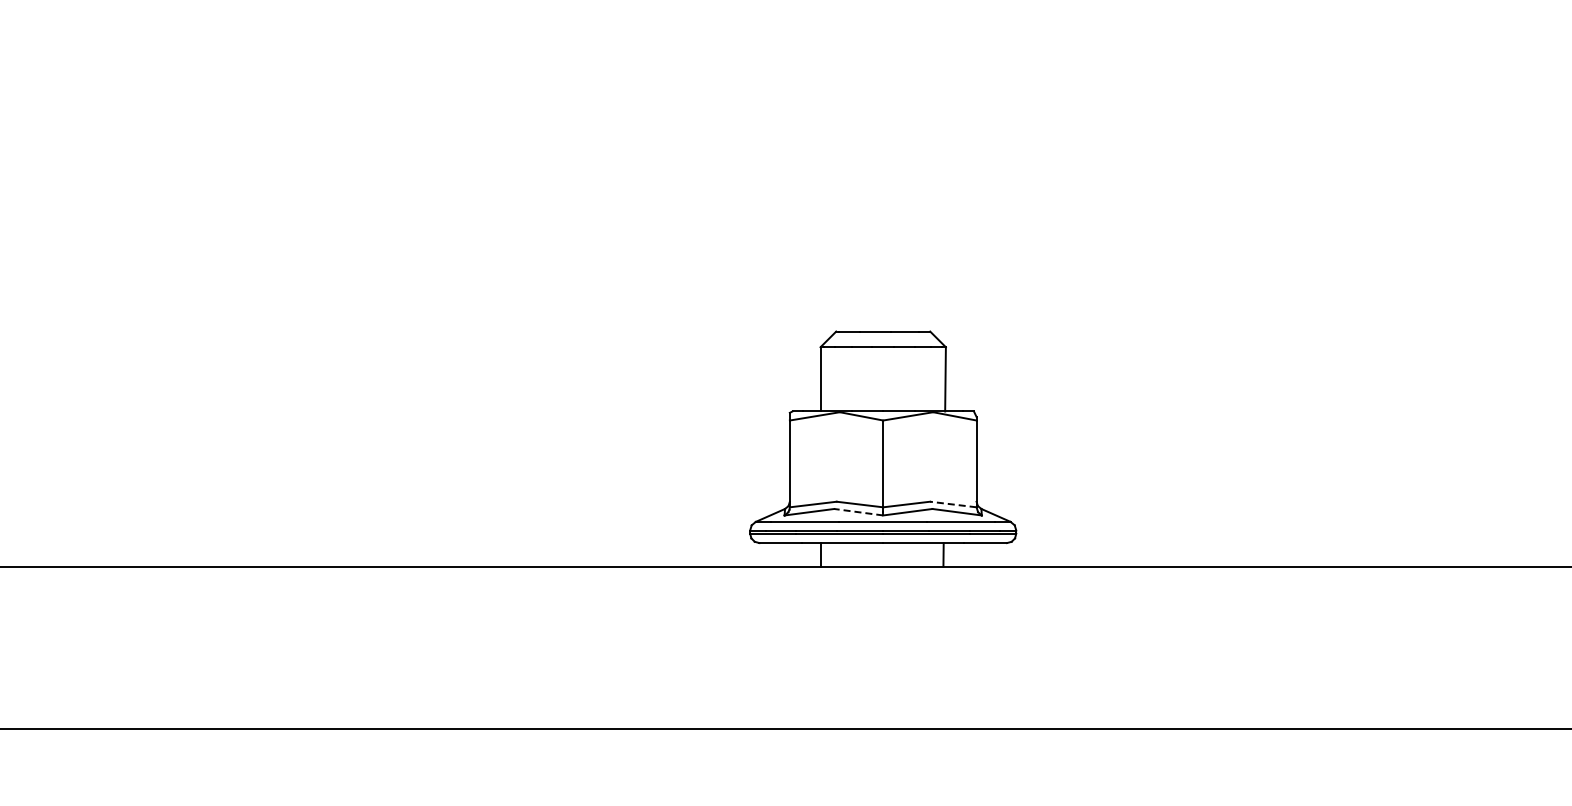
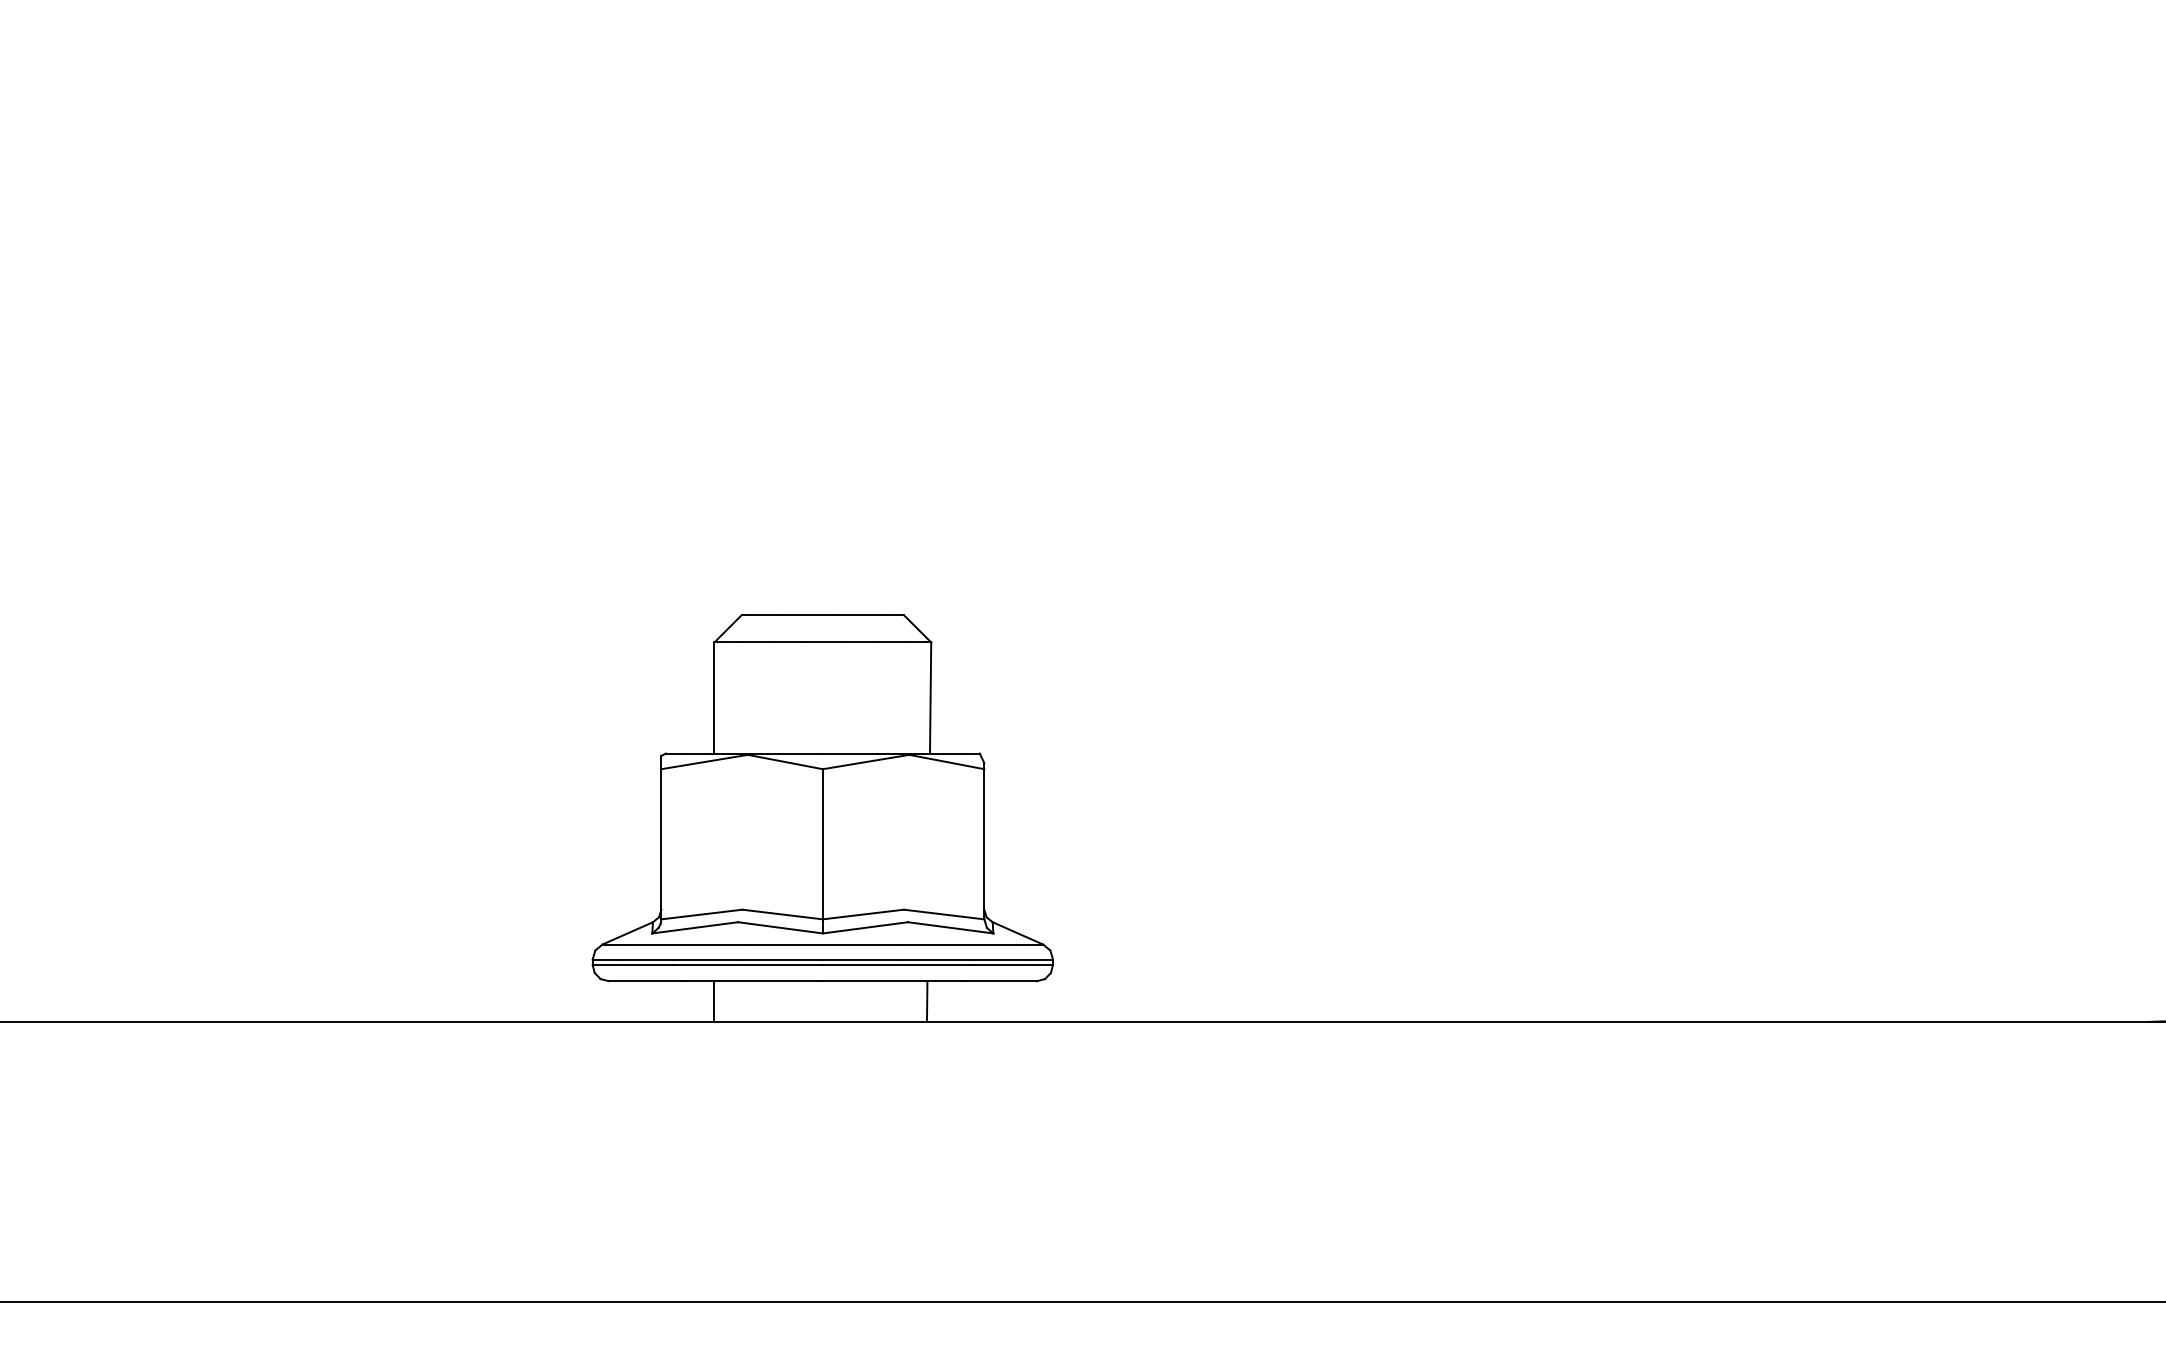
line: (952, 504) -> (942, 914), dashed -> solid
line: (858, 512) -> (780, 928), dashed -> solid

